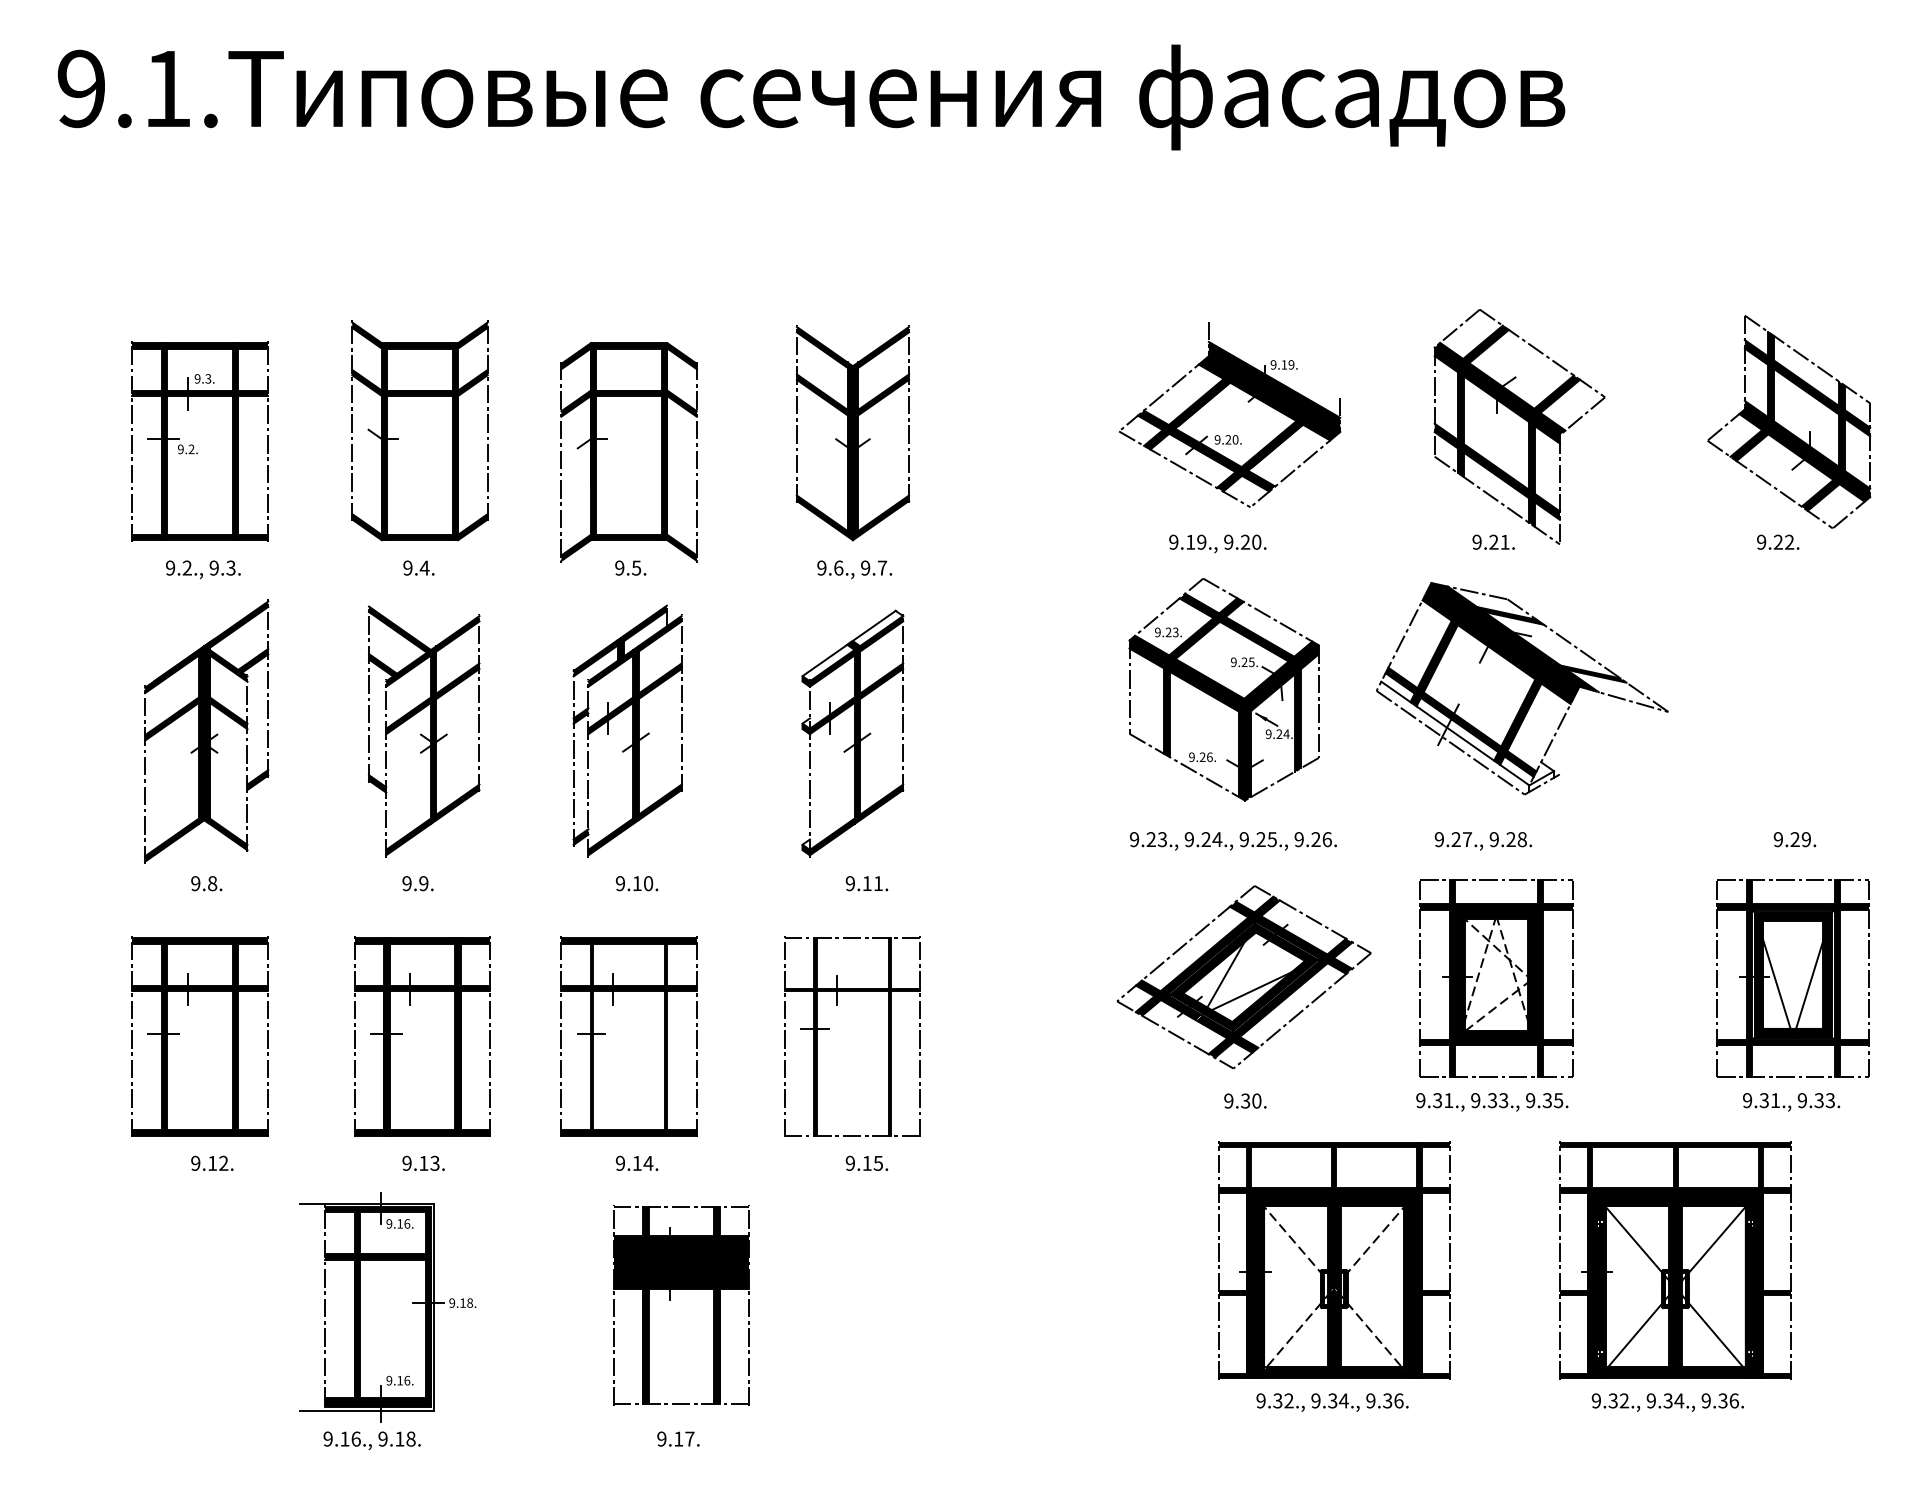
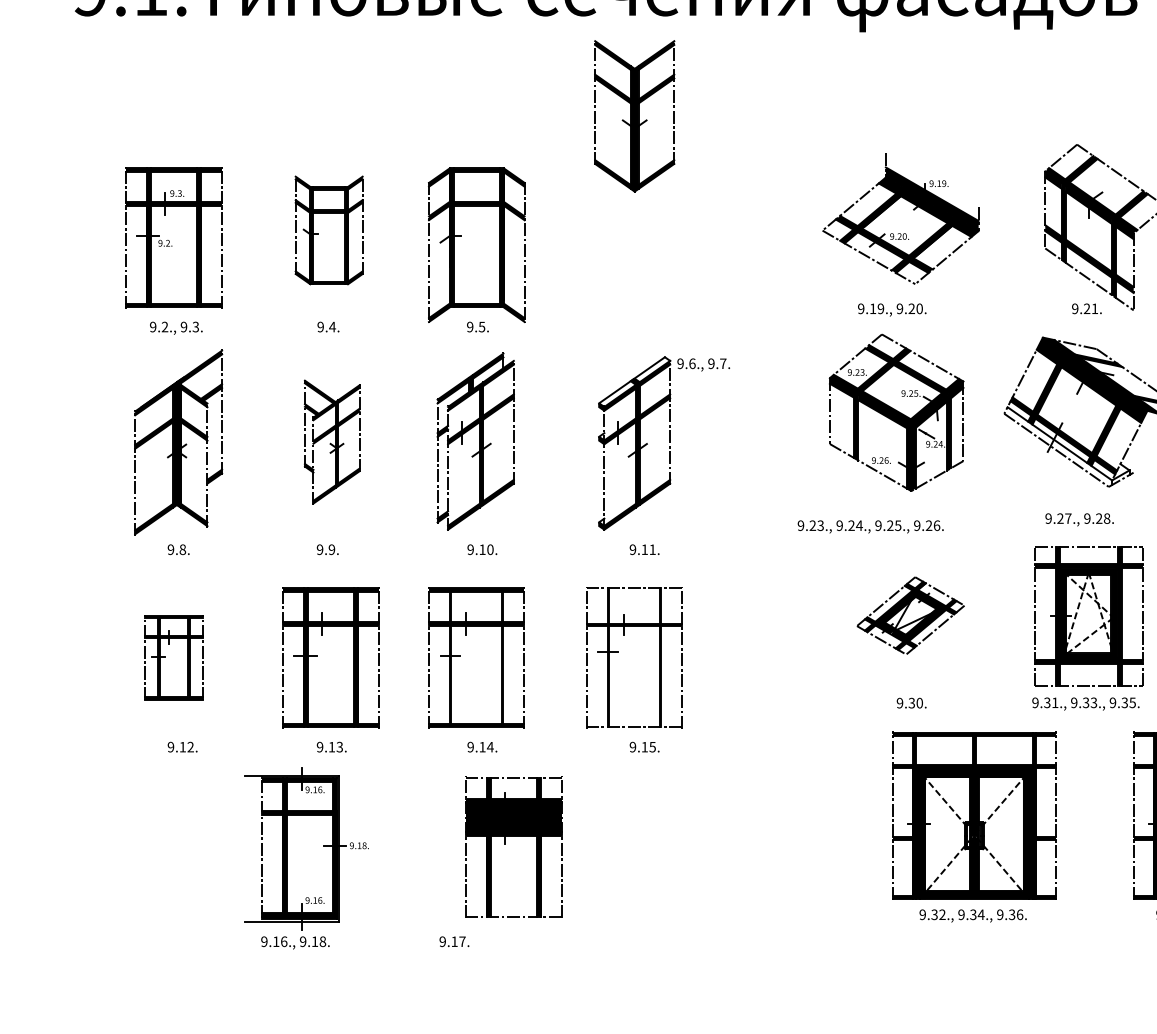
part: (419, 430) -> (328, 229), size x0.7
part: (852, 433) -> (634, 116), moved
text: (854, 569) -> (703, 364), moved
part: (424, 731) -> (332, 442), size x0.7
text: (1233, 841) -> (870, 527), moved
part: (1243, 977) -> (910, 615), size x0.6
part: (199, 1036) -> (173, 657), size x0.6
text: (678, 1438) -> (454, 941), moved

